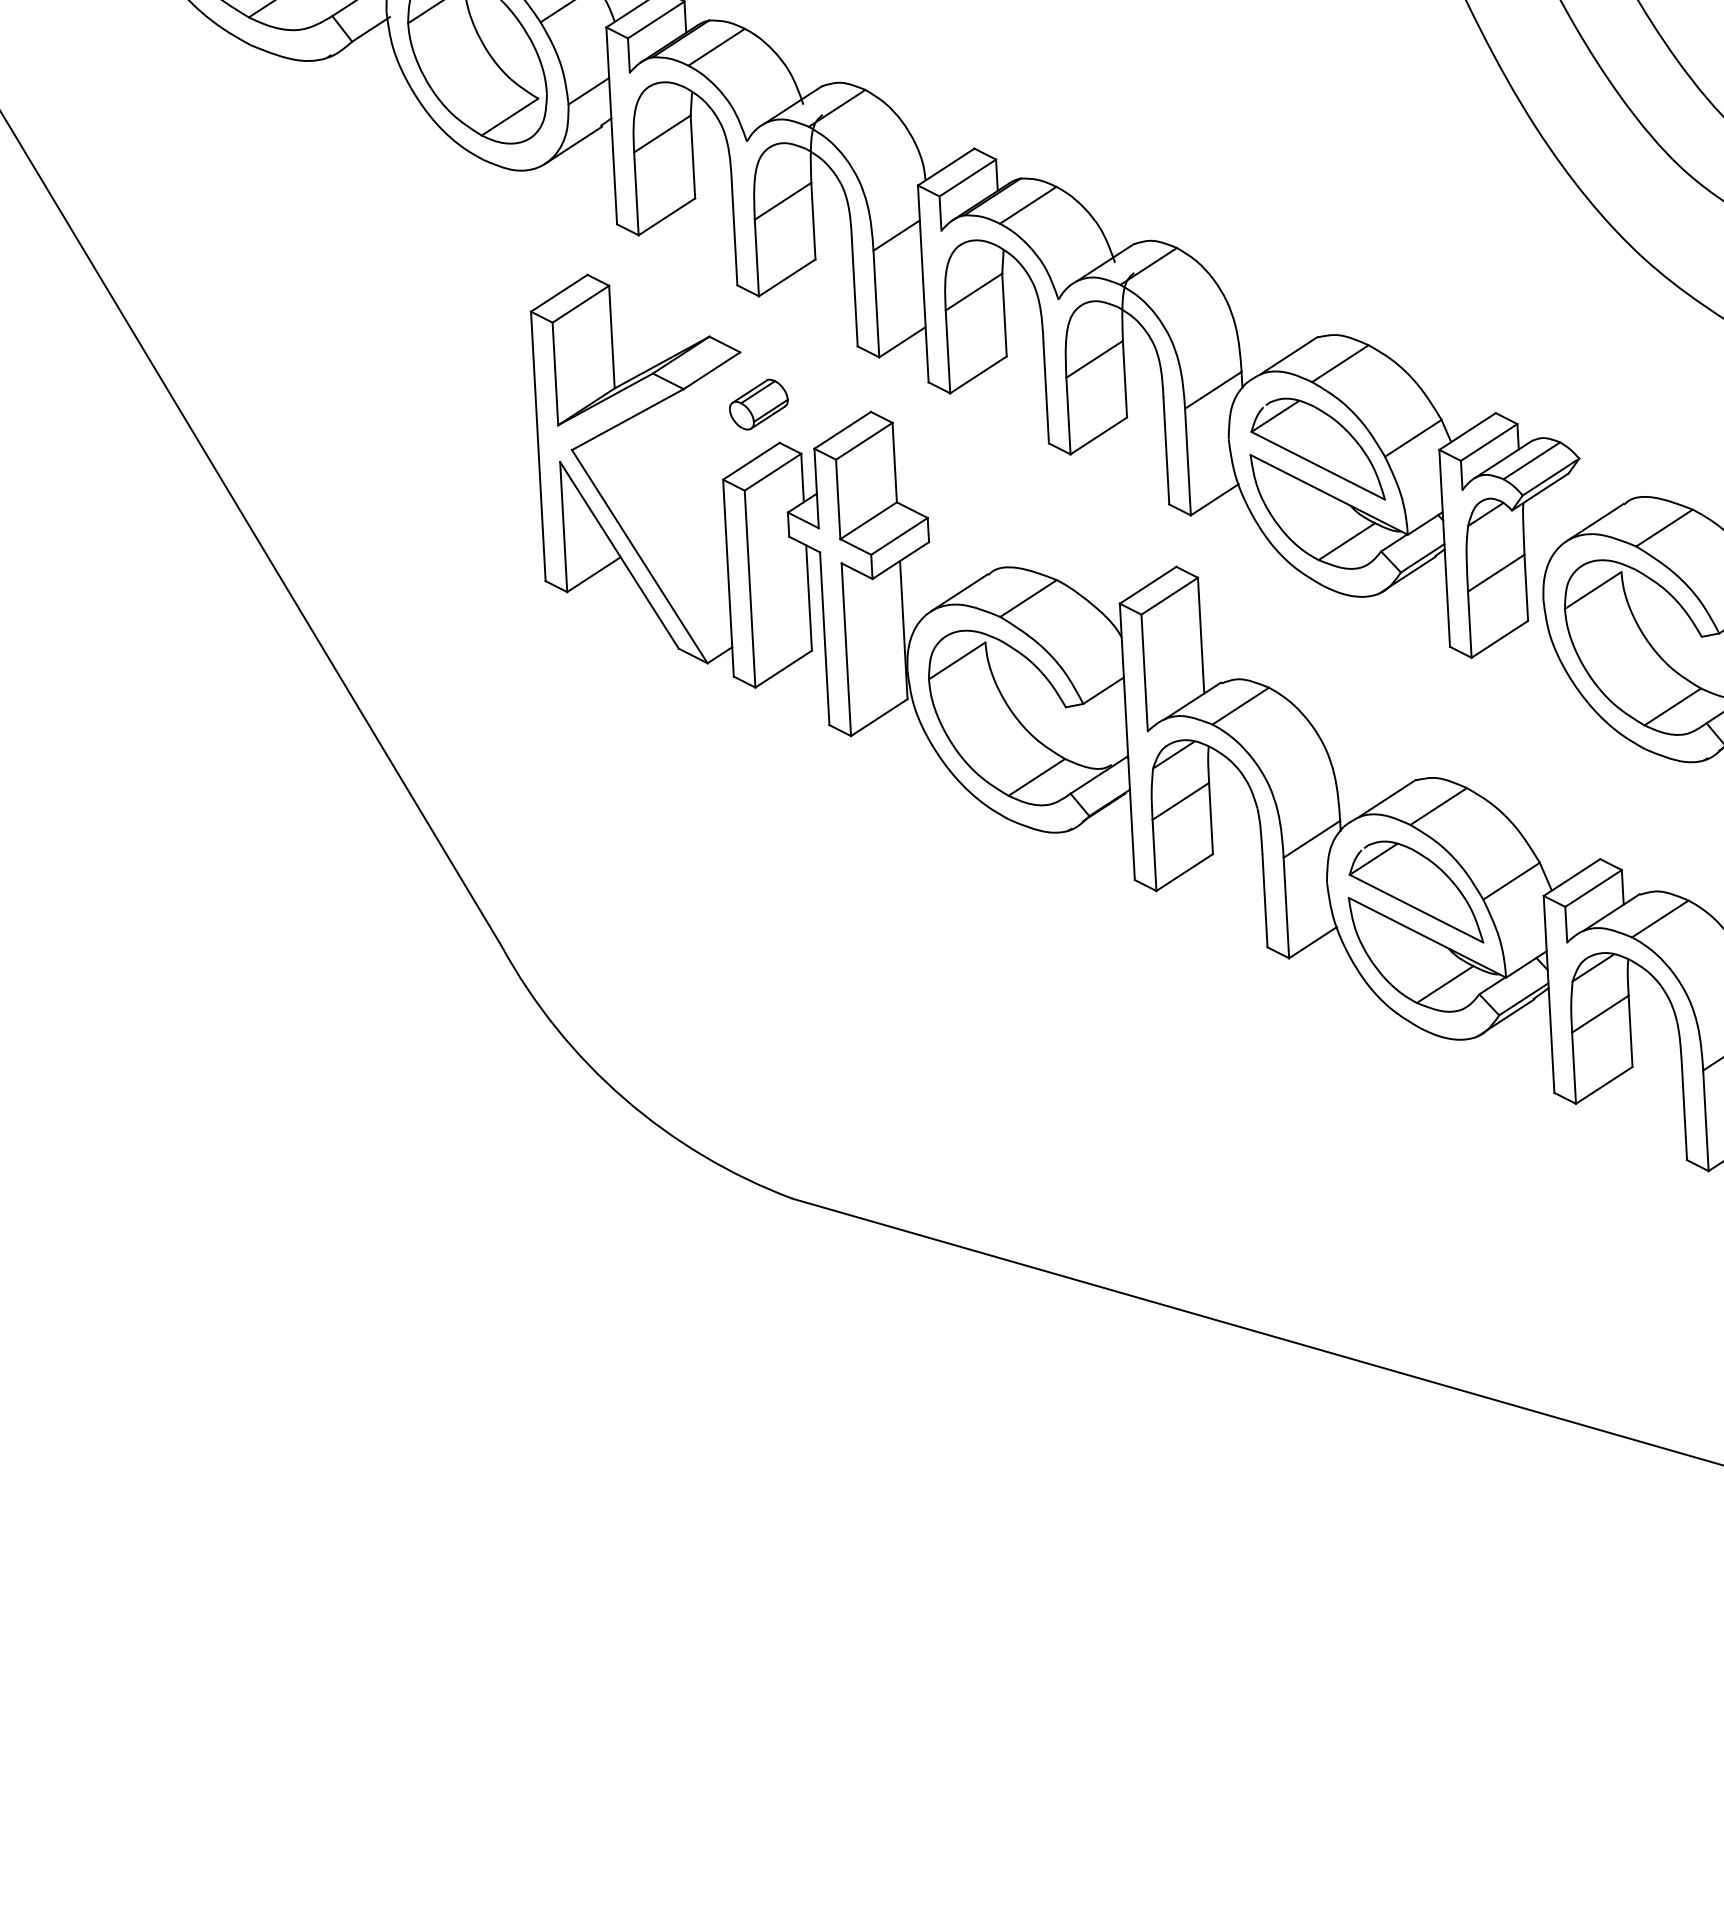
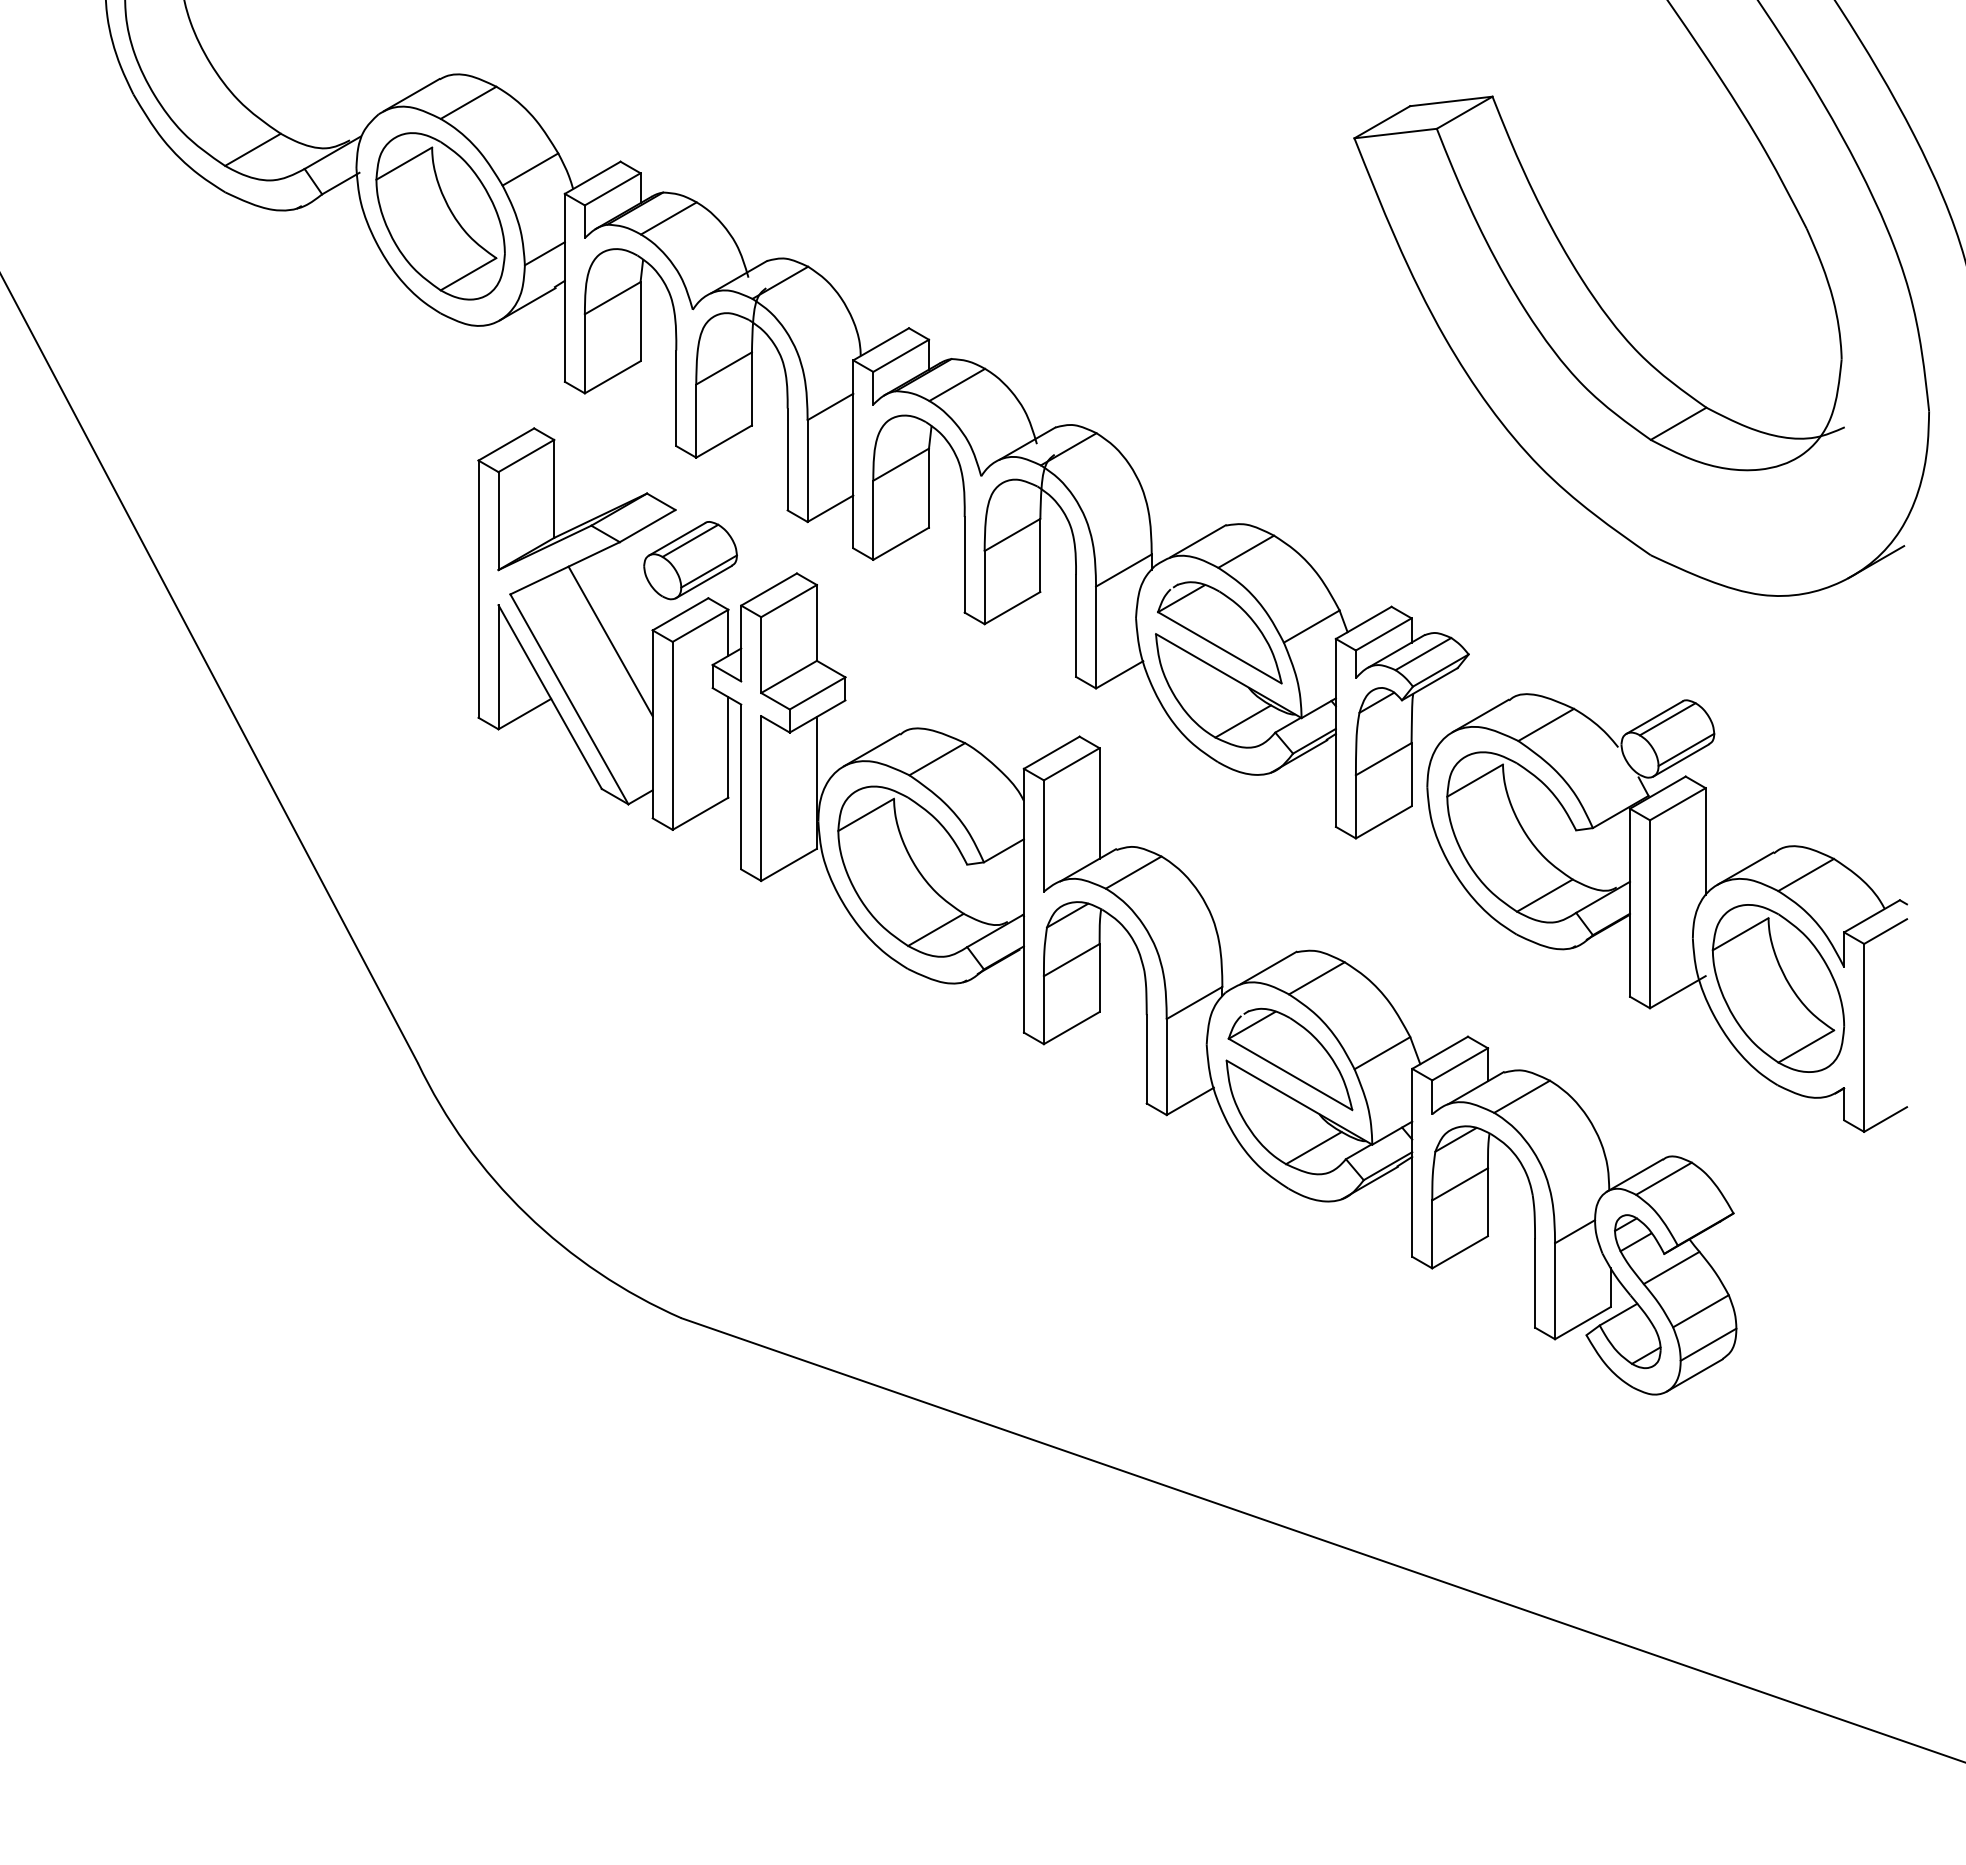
part: (758, 404) -> (690, 560), size x1.67
line: (679, 493) -> (610, 641), added

